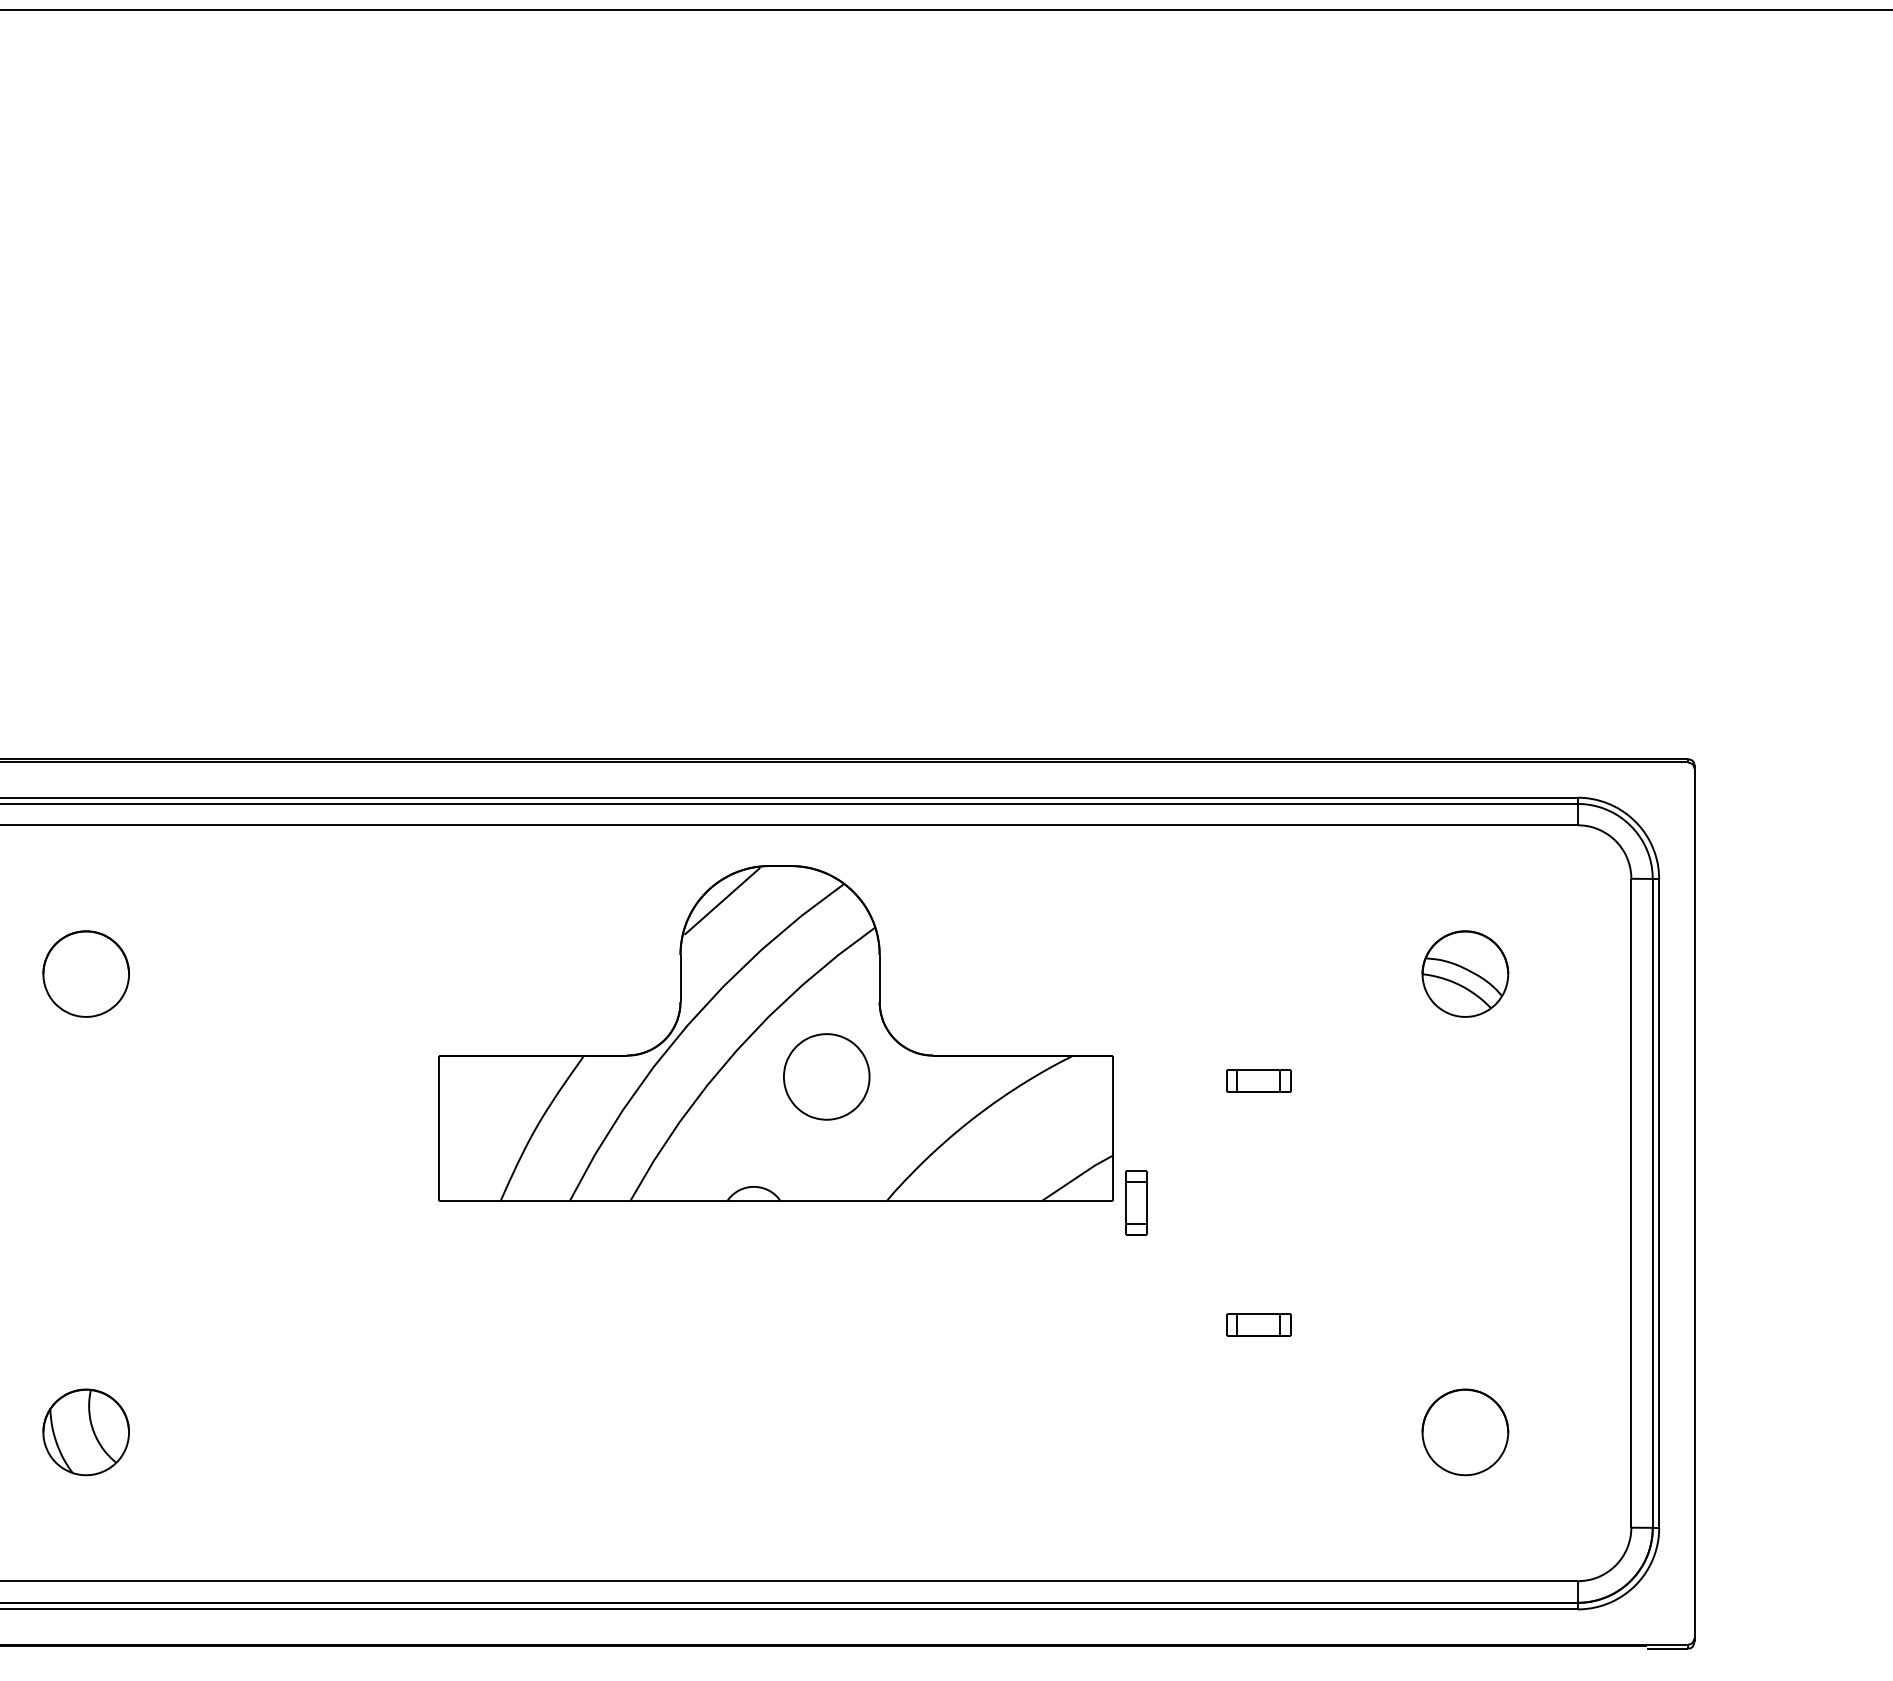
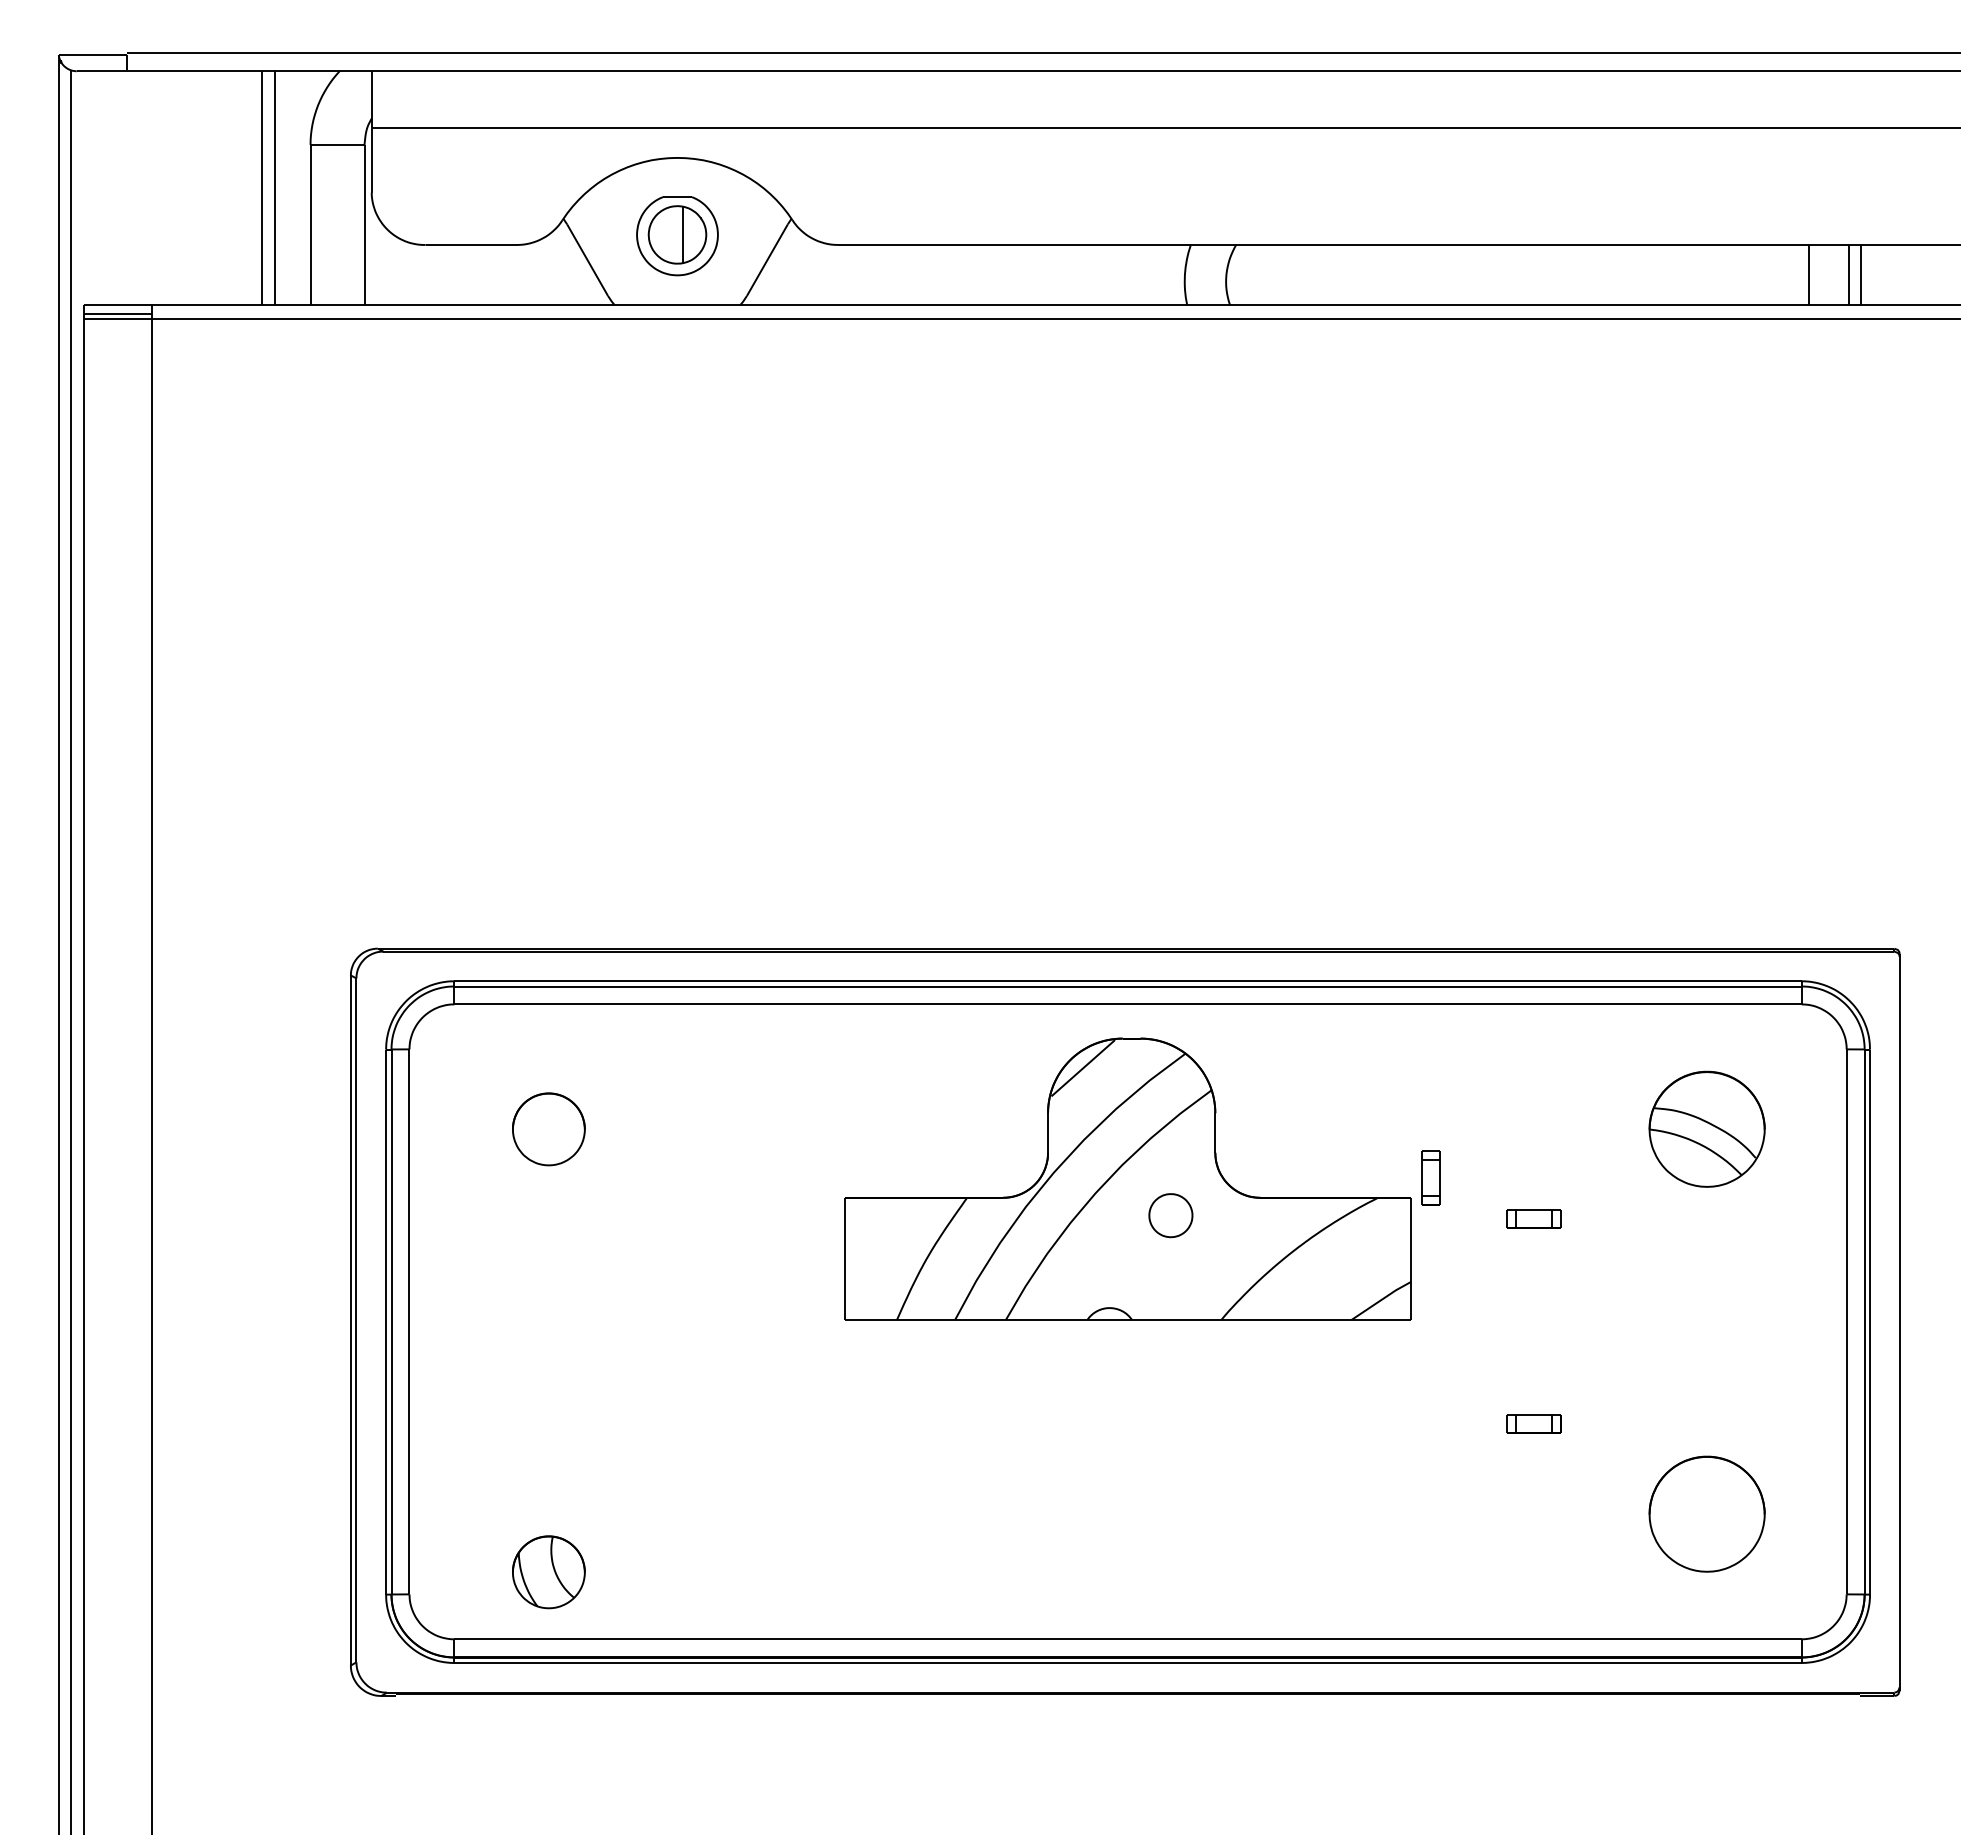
part: (1465, 974) -> (1707, 1129), size x1.6
part: (826, 1076) -> (1170, 1215), size x0.6
part: (1135, 1202) -> (1430, 1177), moved
part: (85, 1432) -> (548, 1572), moved
part: (1465, 1432) -> (1707, 1514), size x1.6

